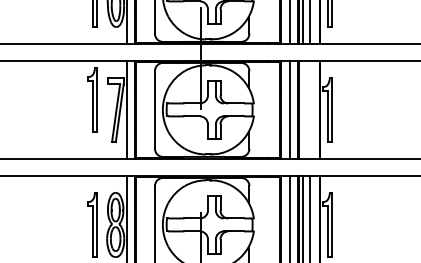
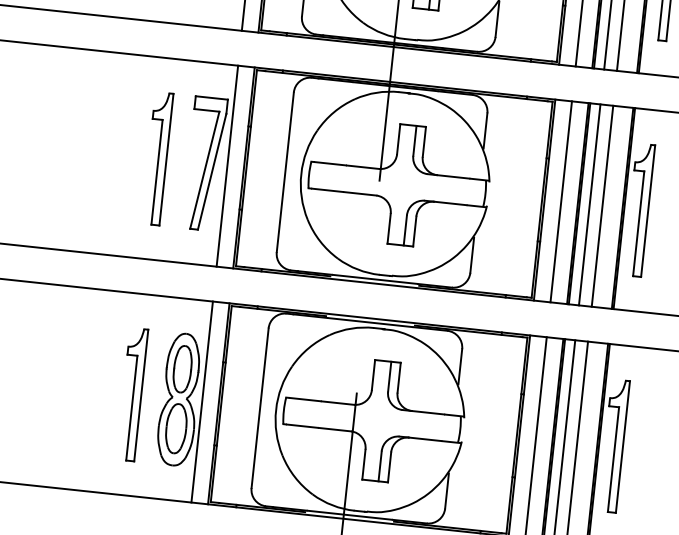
part: (92, 99) -> (157, 157), moved
line: (303, 109) -> (589, 204), added
line: (309, 109) -> (602, 205), added

